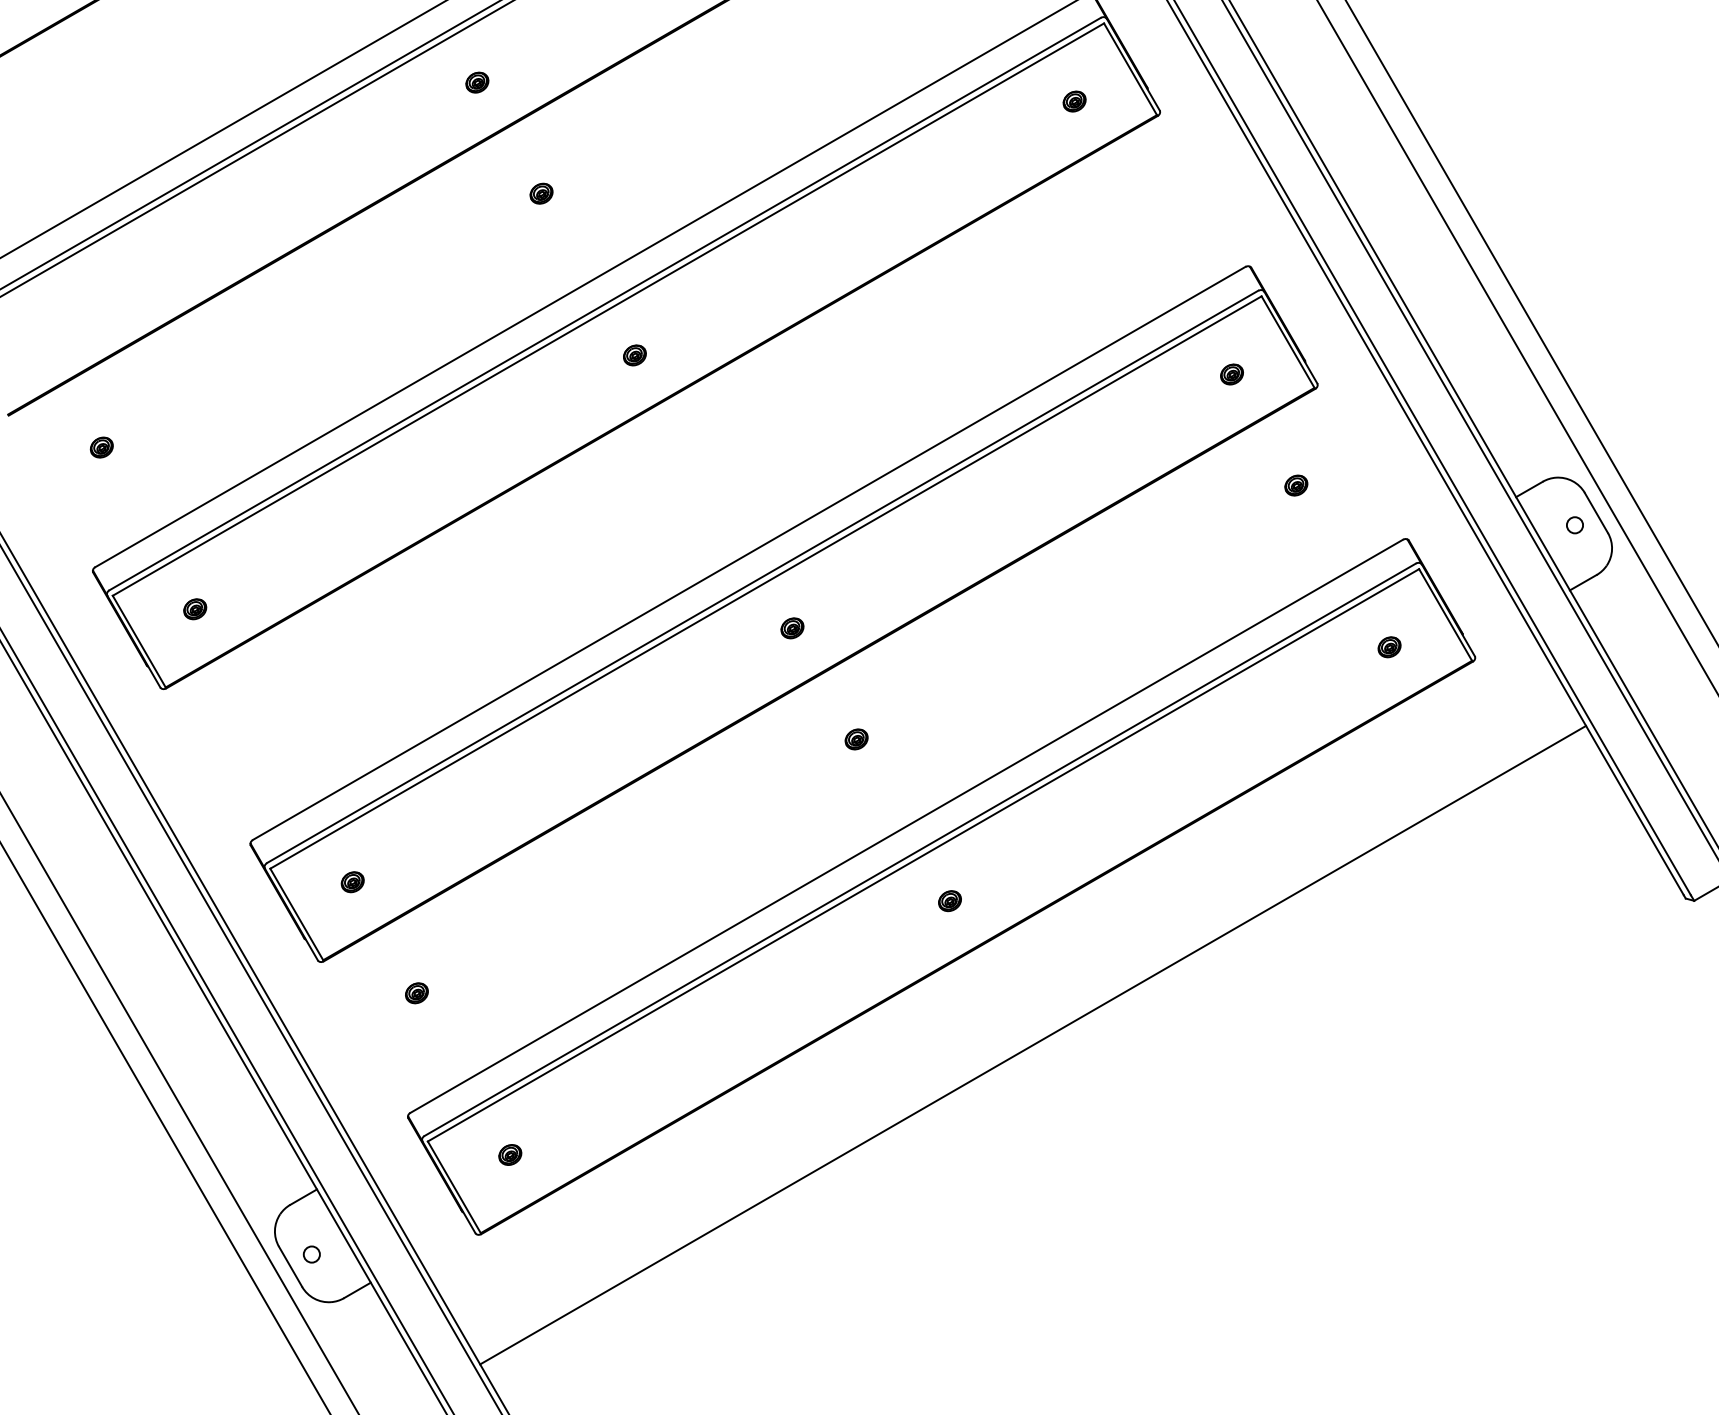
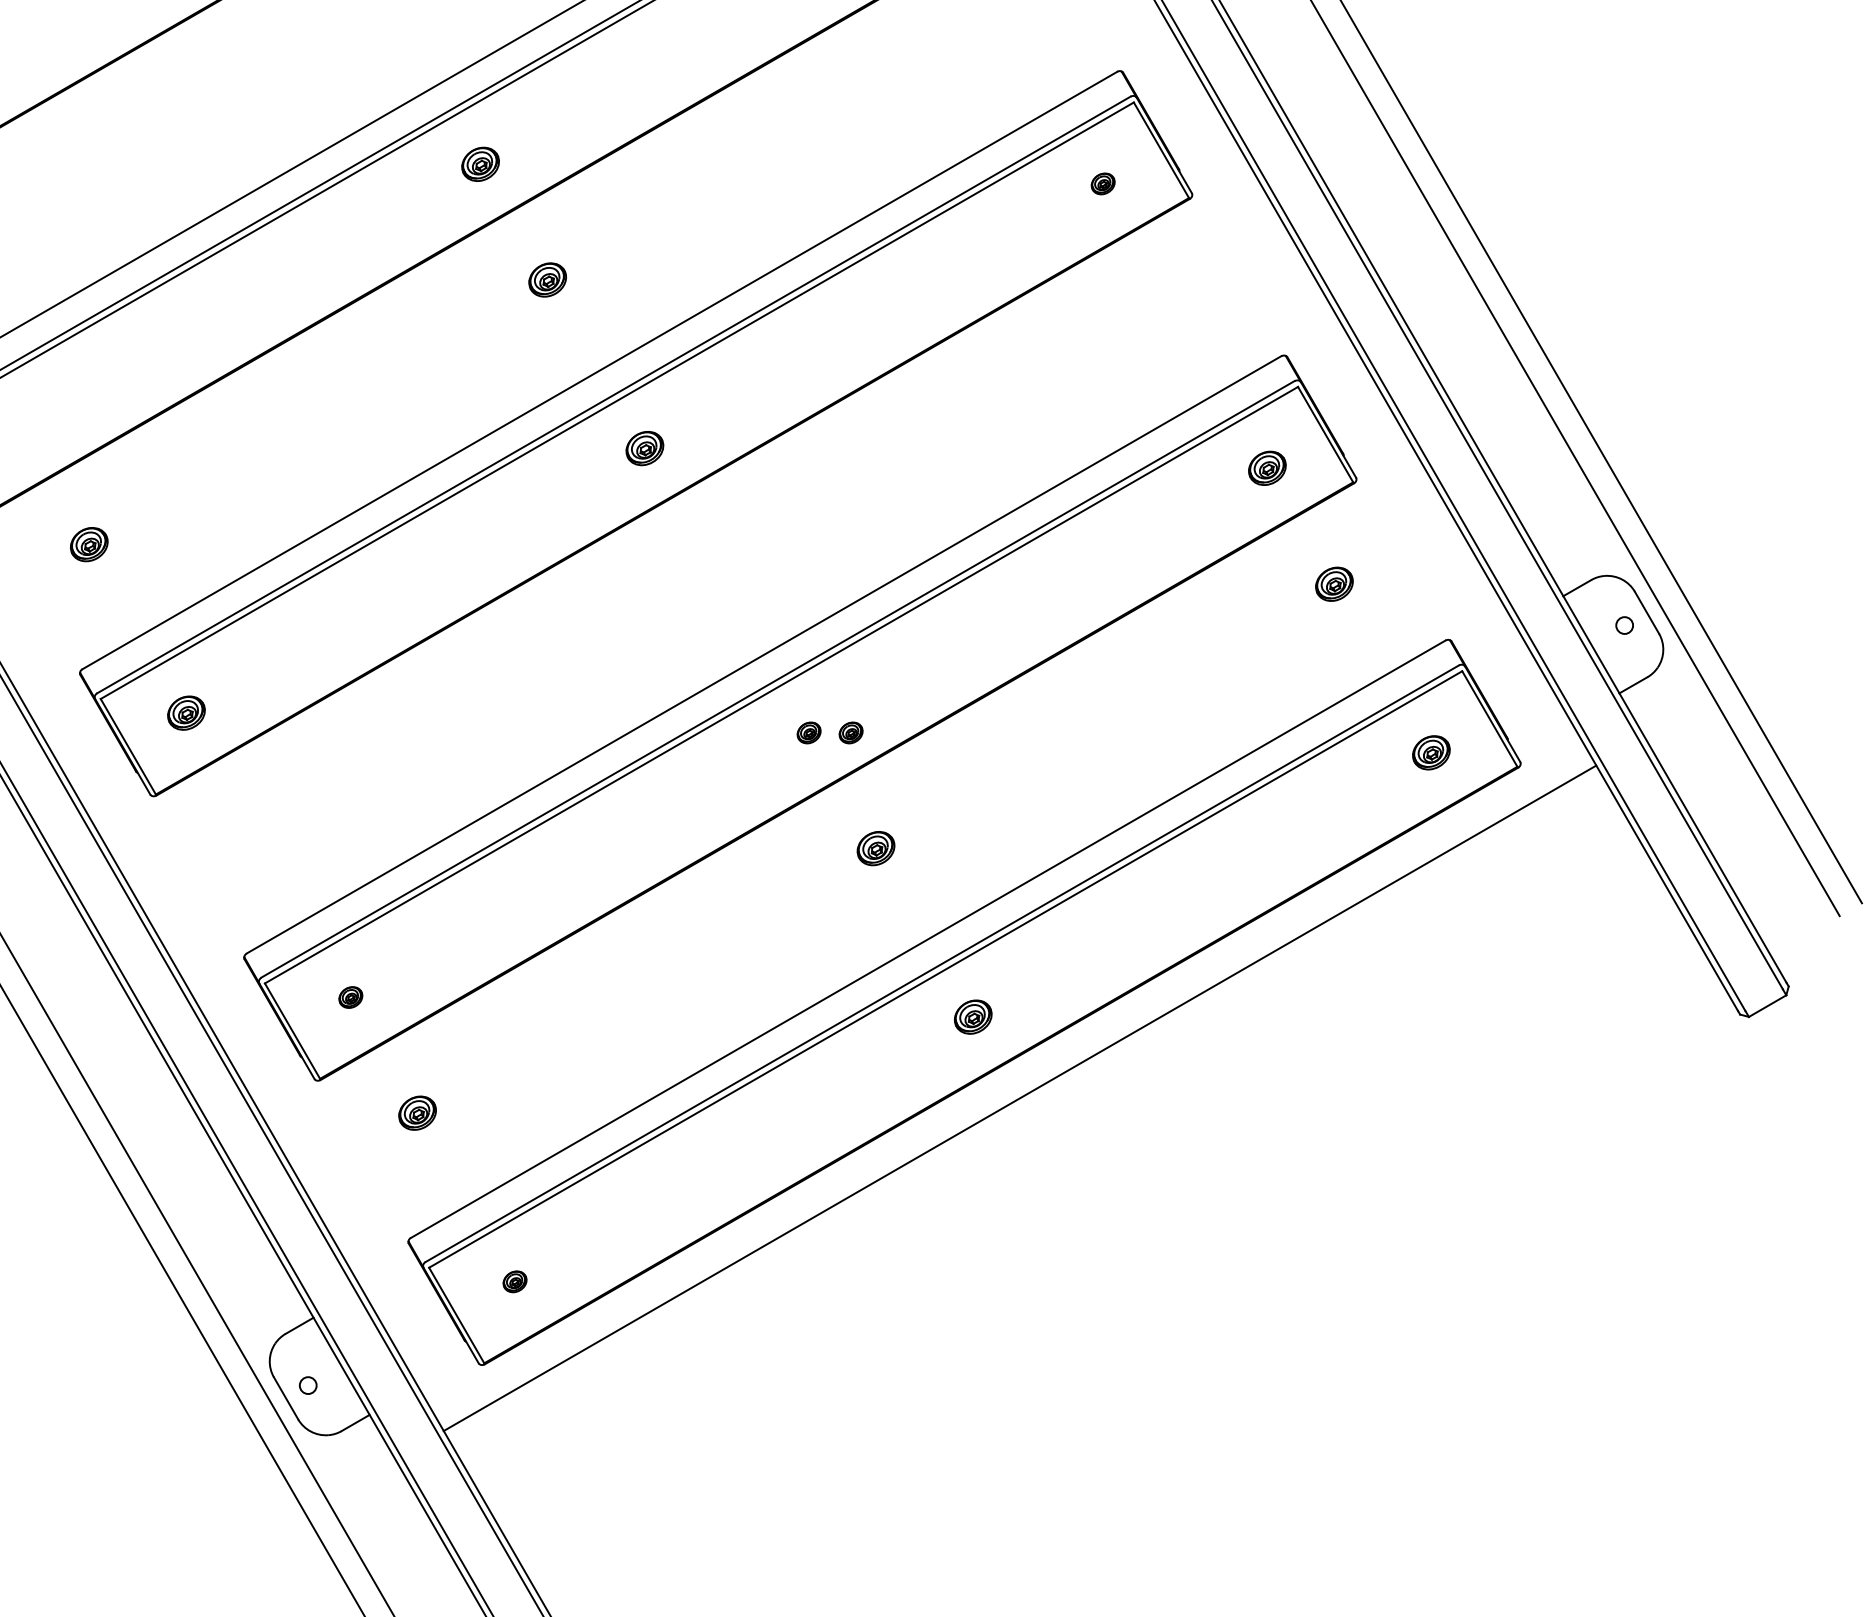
part: (477, 81) -> (480, 163), size x1.6
part: (541, 193) -> (547, 279), size x1.6
part: (634, 355) -> (644, 448), size x1.6
part: (1231, 374) -> (1266, 468), size x1.6
part: (101, 447) -> (89, 544), size x1.6
part: (1295, 484) -> (1333, 583), size x1.6
part: (195, 608) -> (186, 712), size x1.6
part: (832, 627) -> (850, 732), added
part: (1389, 647) -> (1431, 752), size x1.6
part: (856, 739) -> (875, 848), size x1.6
part: (950, 901) -> (973, 1017), size x1.6
part: (416, 993) -> (417, 1113), size x1.6
line: (1032, 1045) -> (1019, 1098), moved

